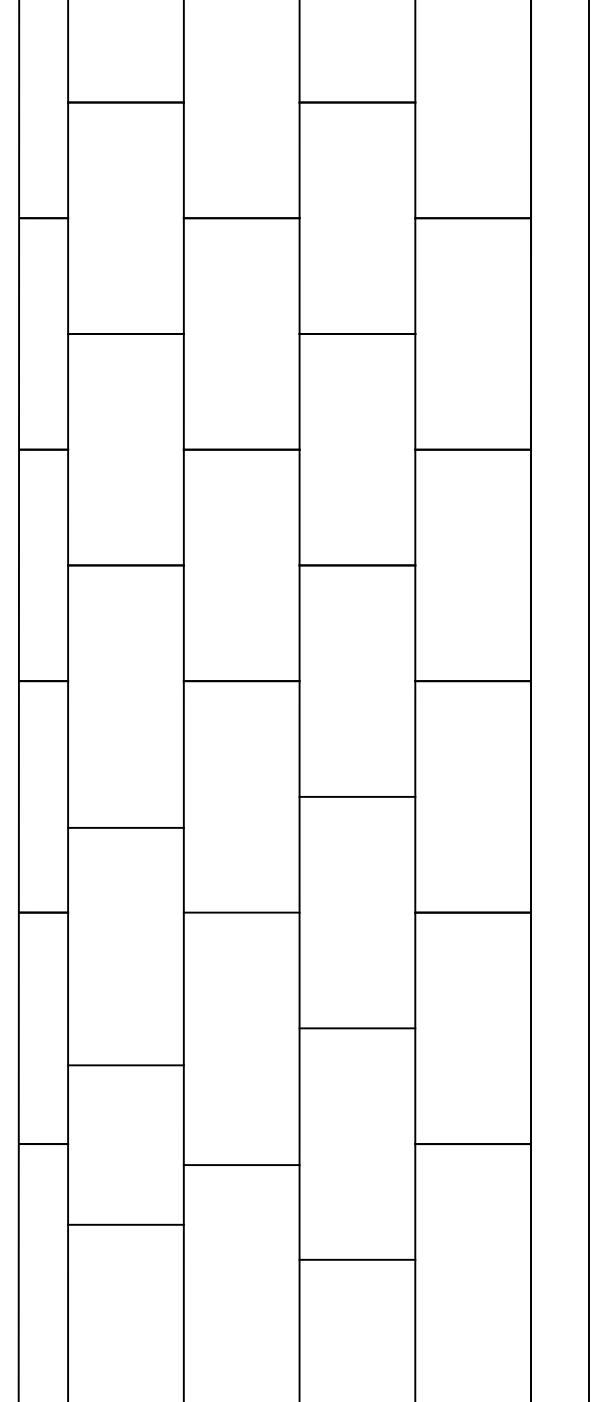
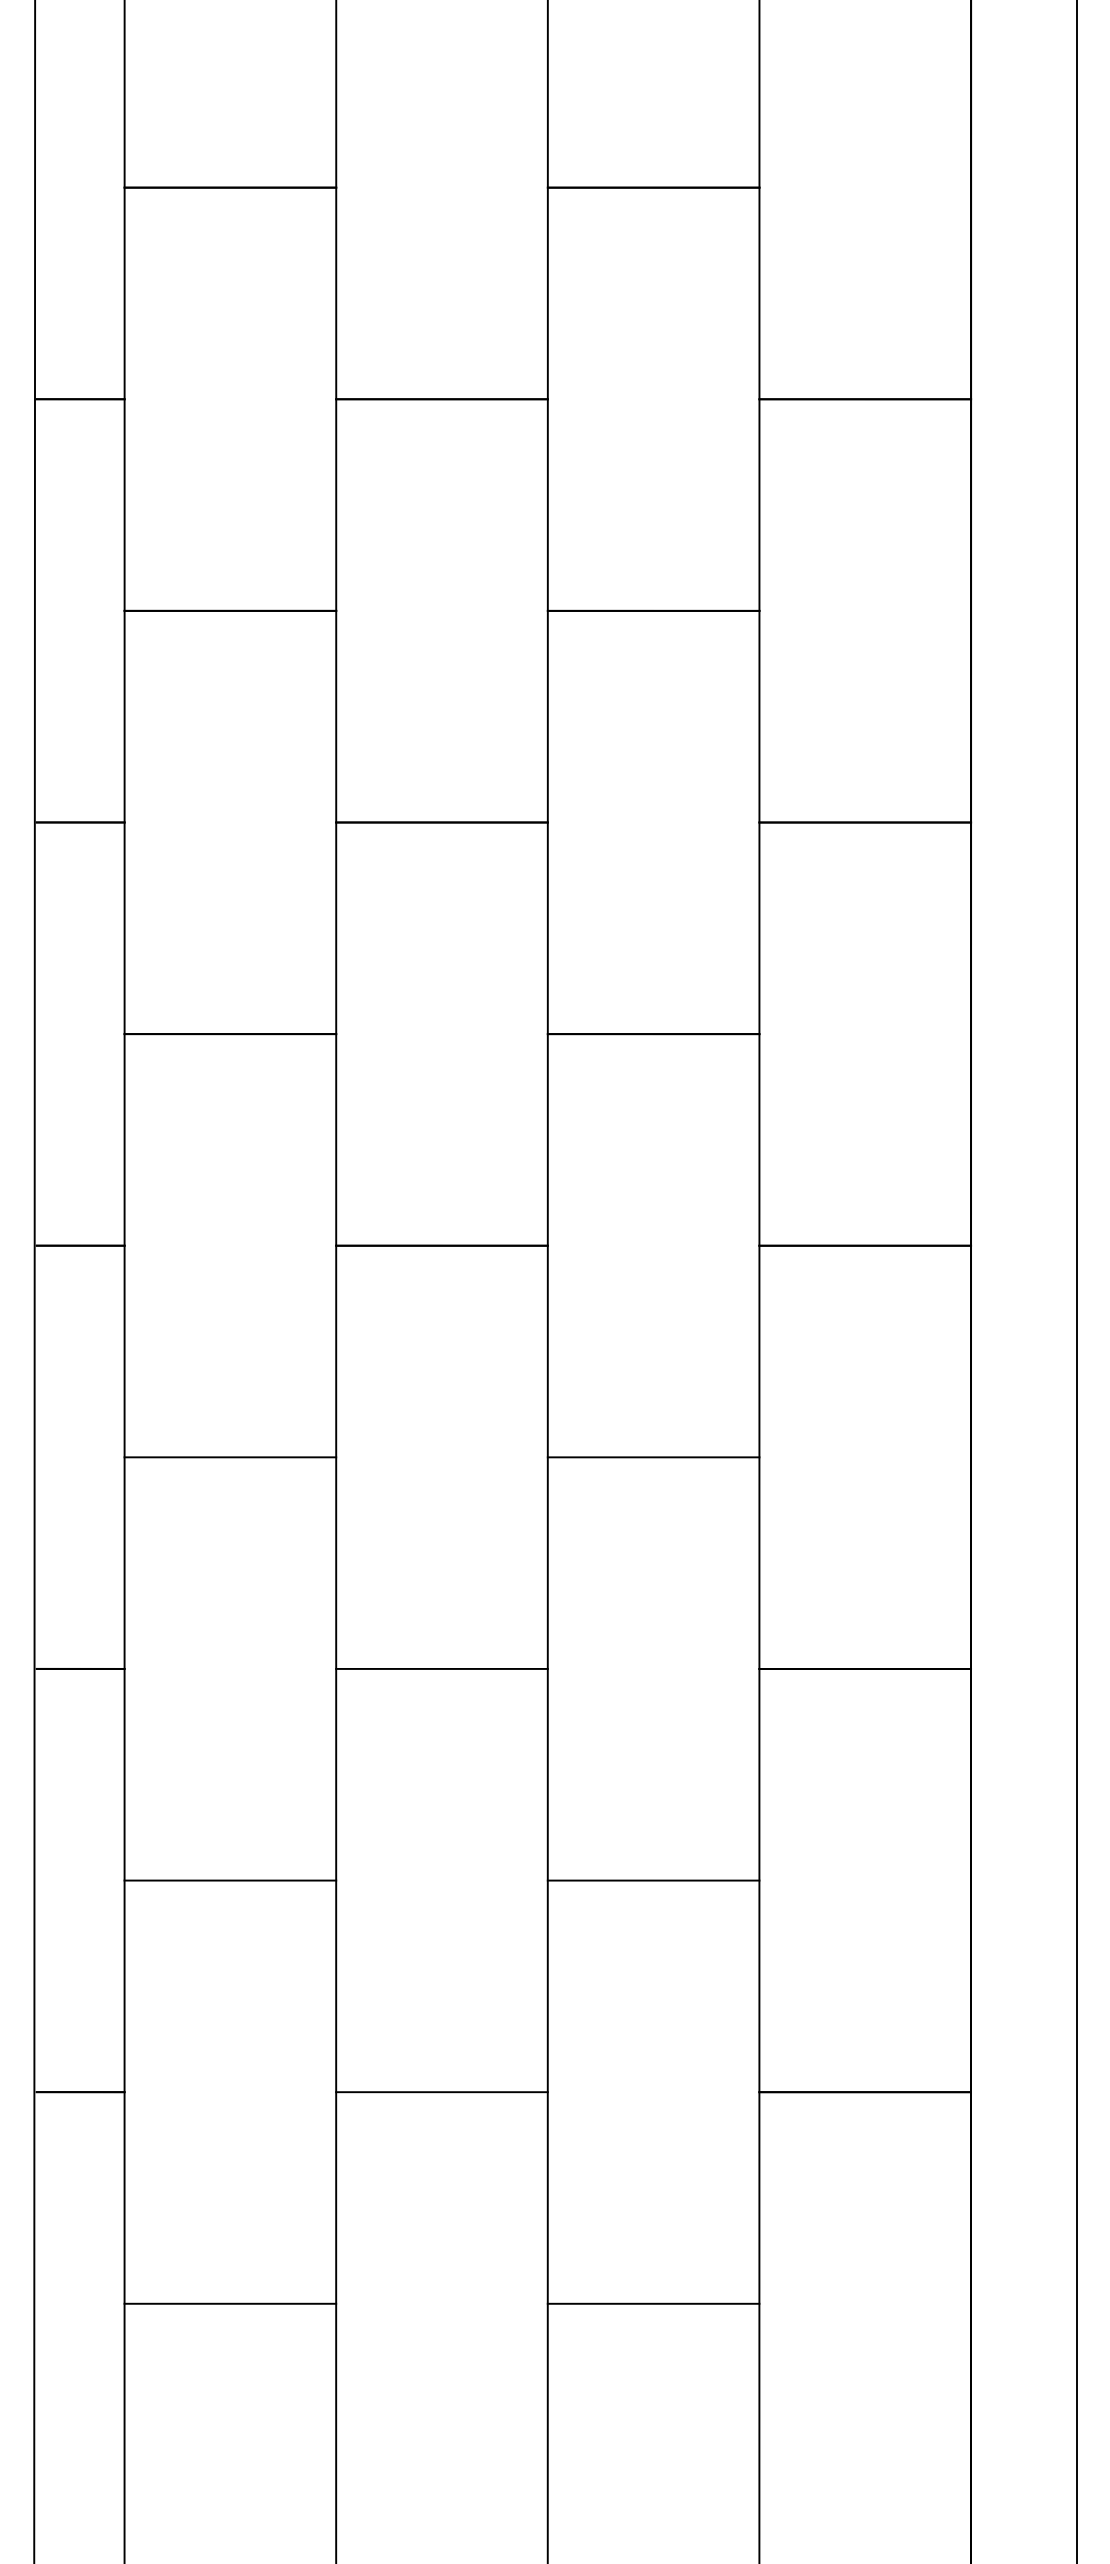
line: (125, 827) -> (229, 1456), moved
line: (125, 1065) -> (229, 1880), moved
line: (241, 1165) -> (441, 2092), moved
line: (125, 1224) -> (229, 2303), moved

